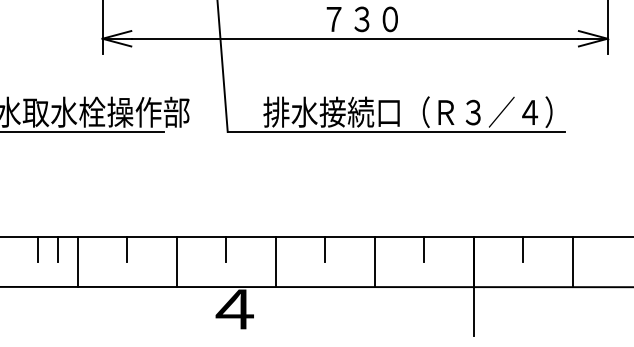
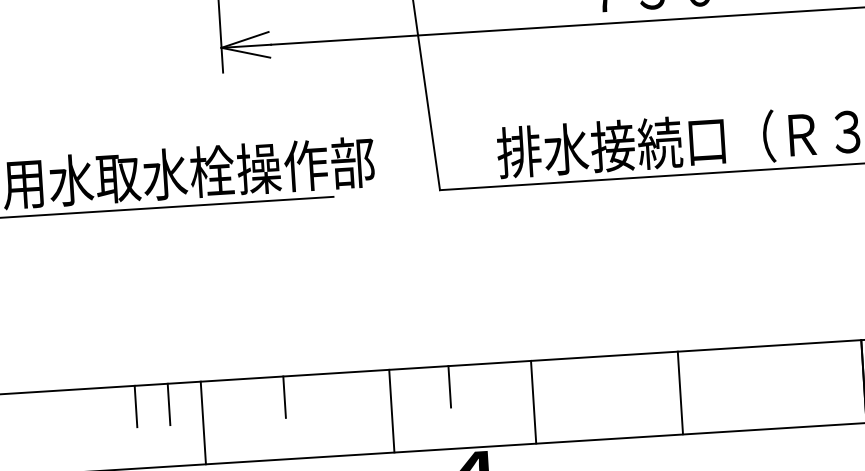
line: (325, 249) -> (615, 375), removed
line: (424, 249) -> (780, 365), removed
line: (176, 261) -> (391, 410), moved
line: (374, 261) -> (679, 391), moved

